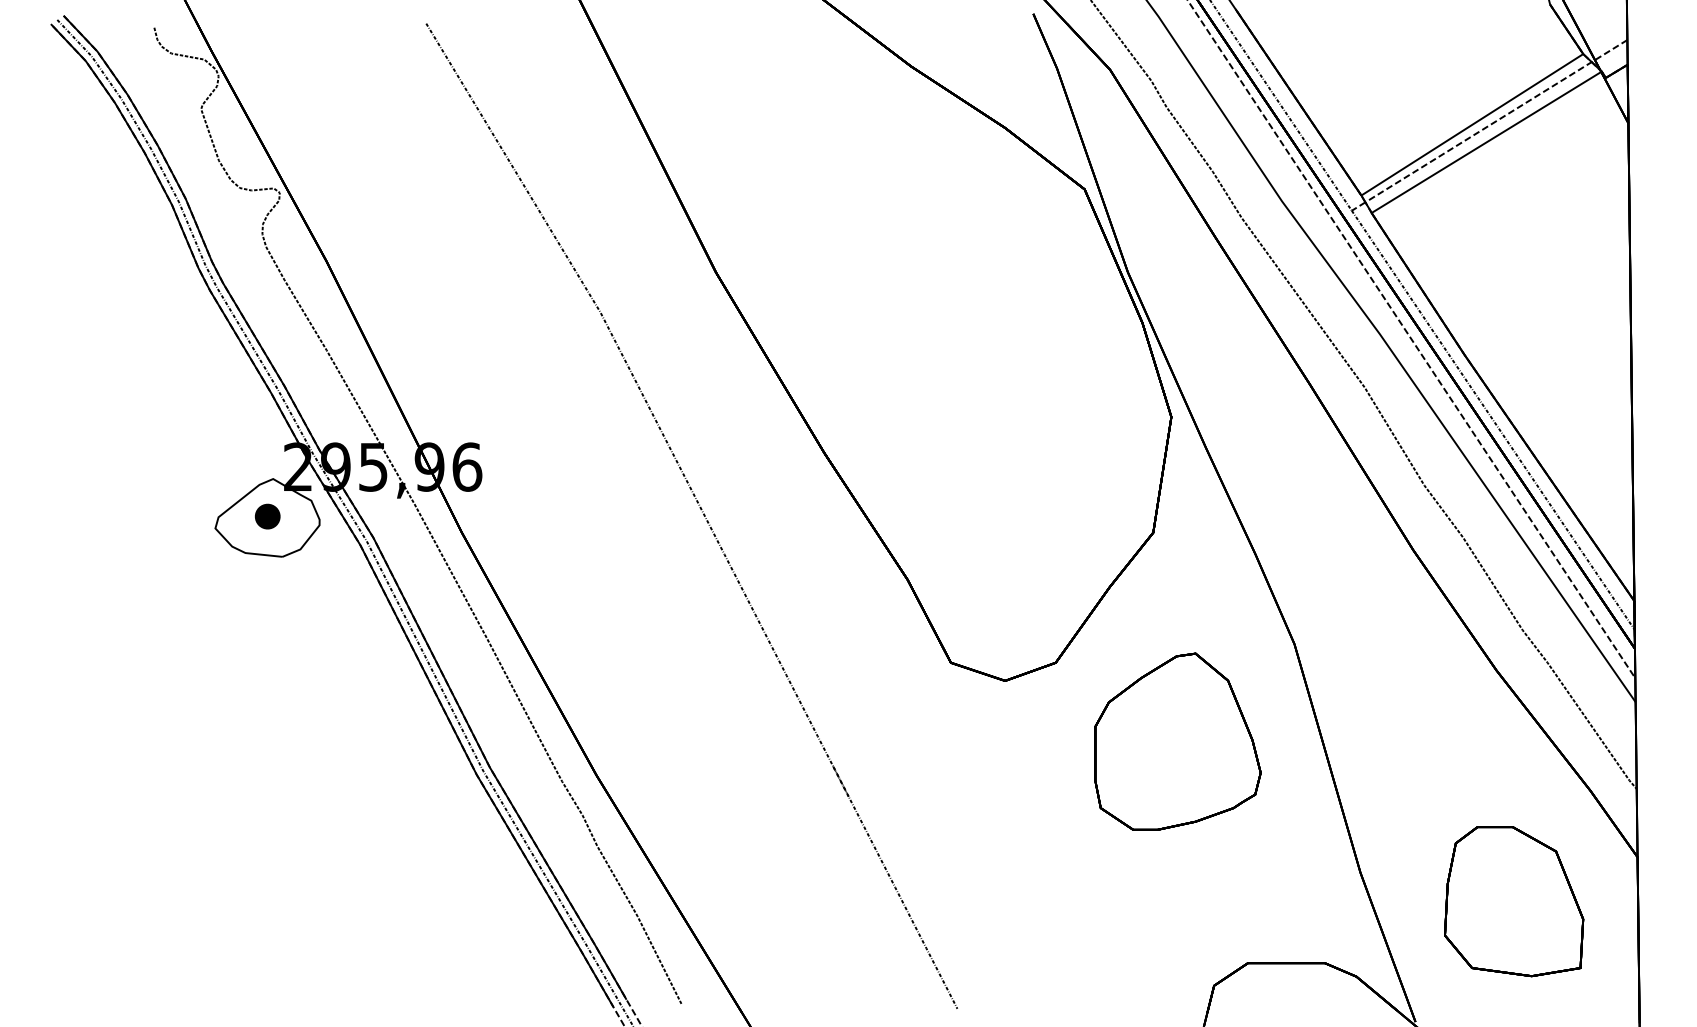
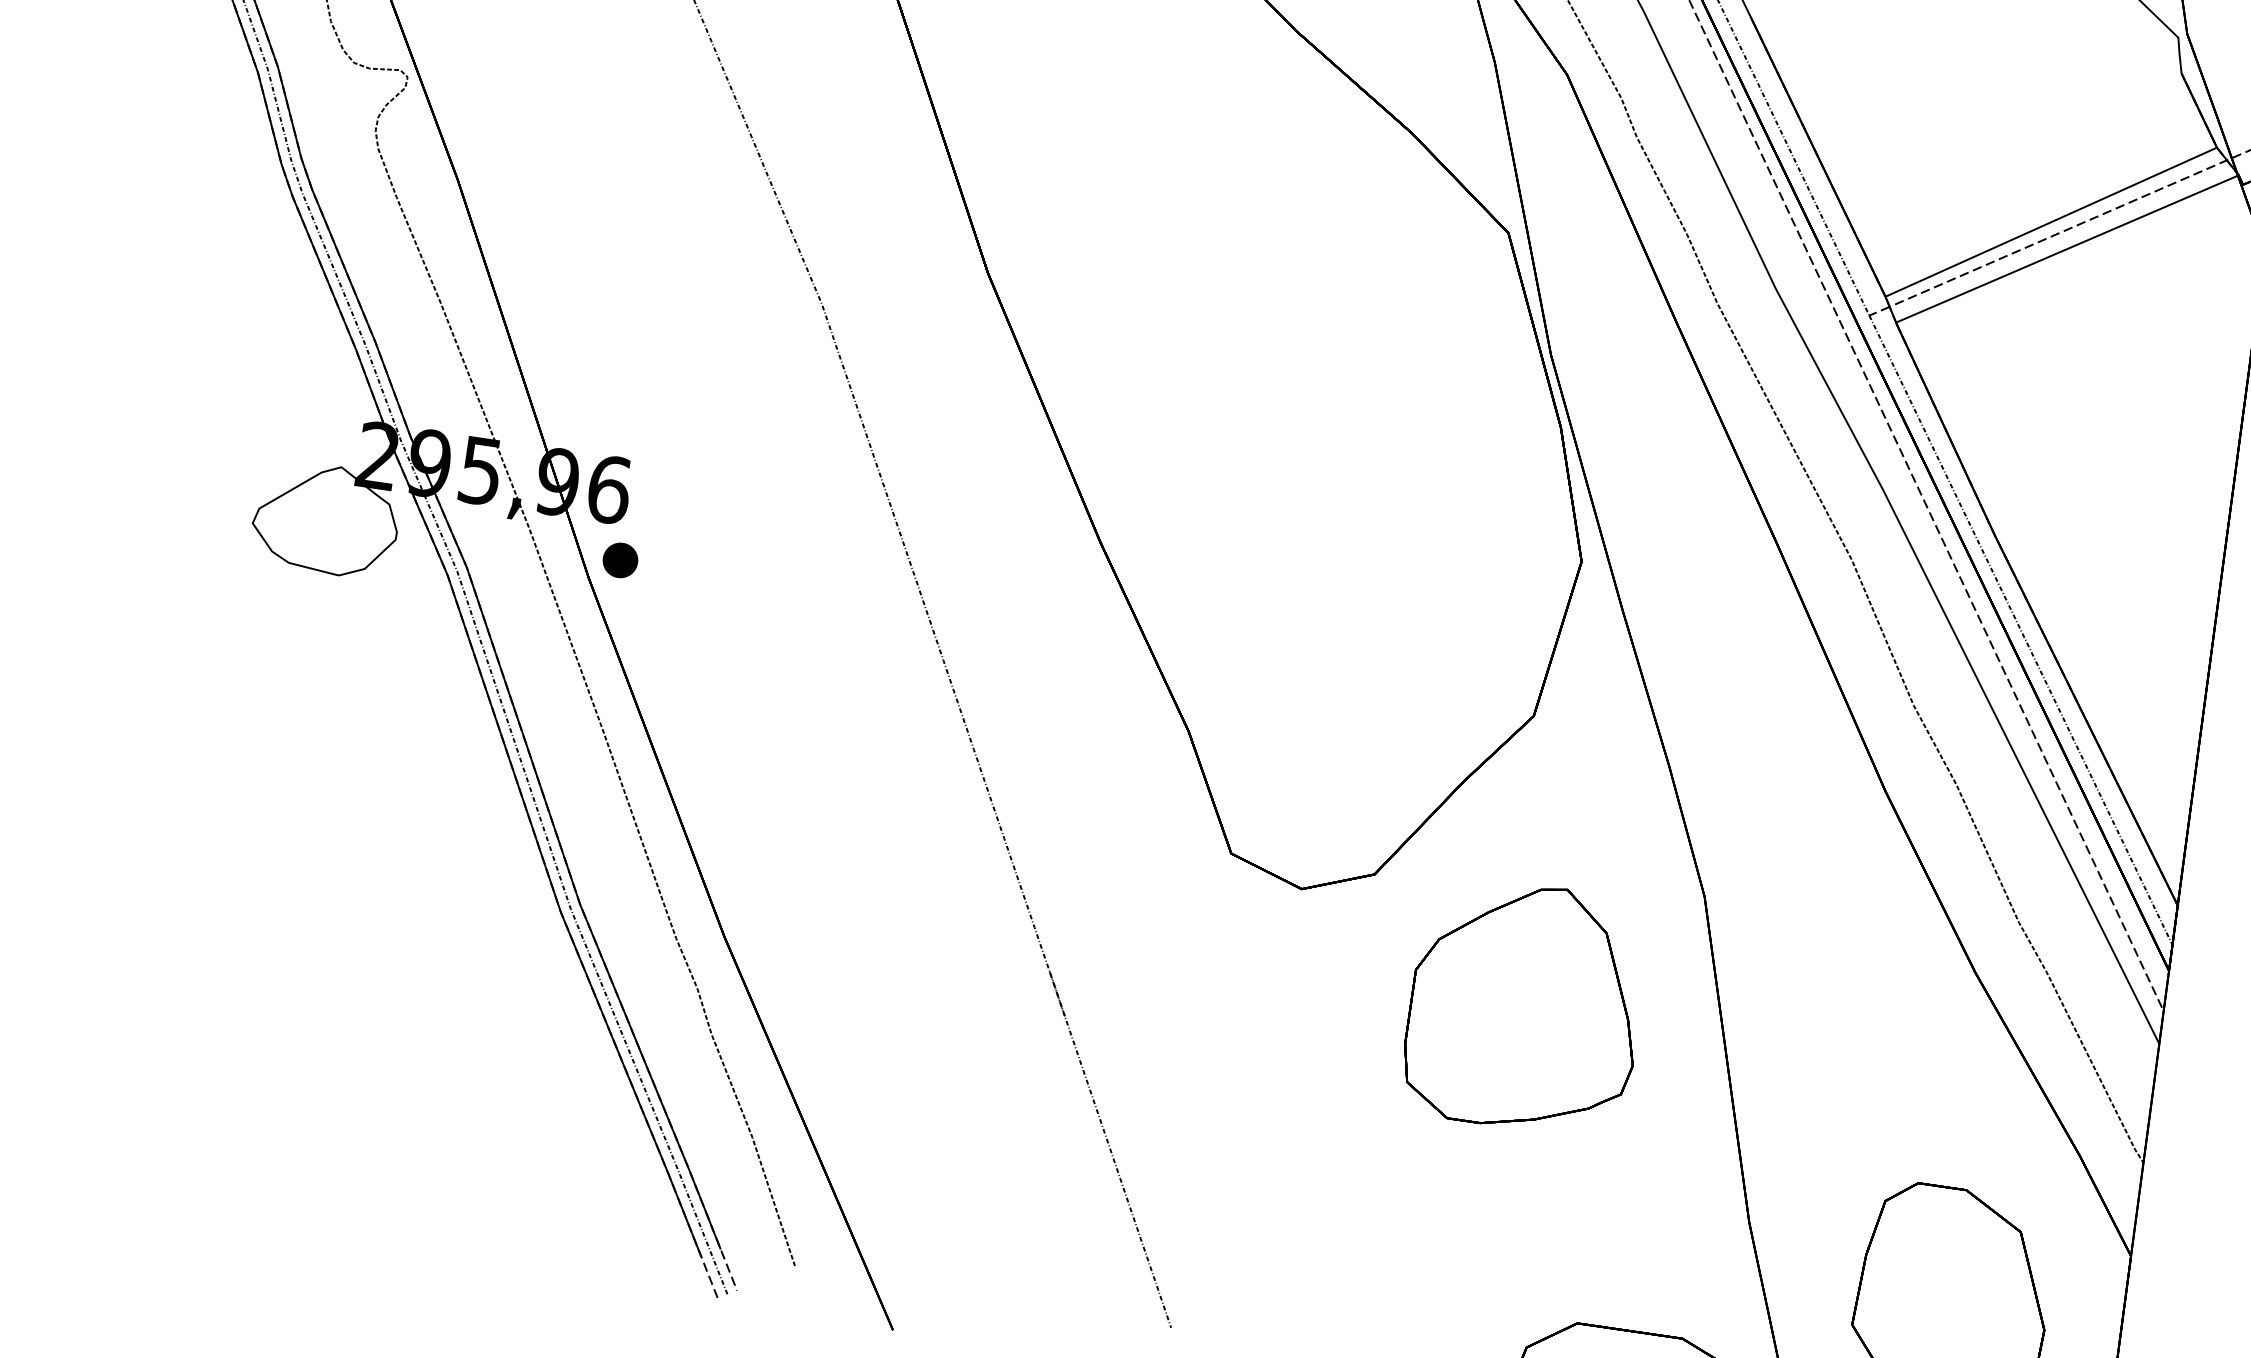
part: (267, 516) -> (620, 560), moved

